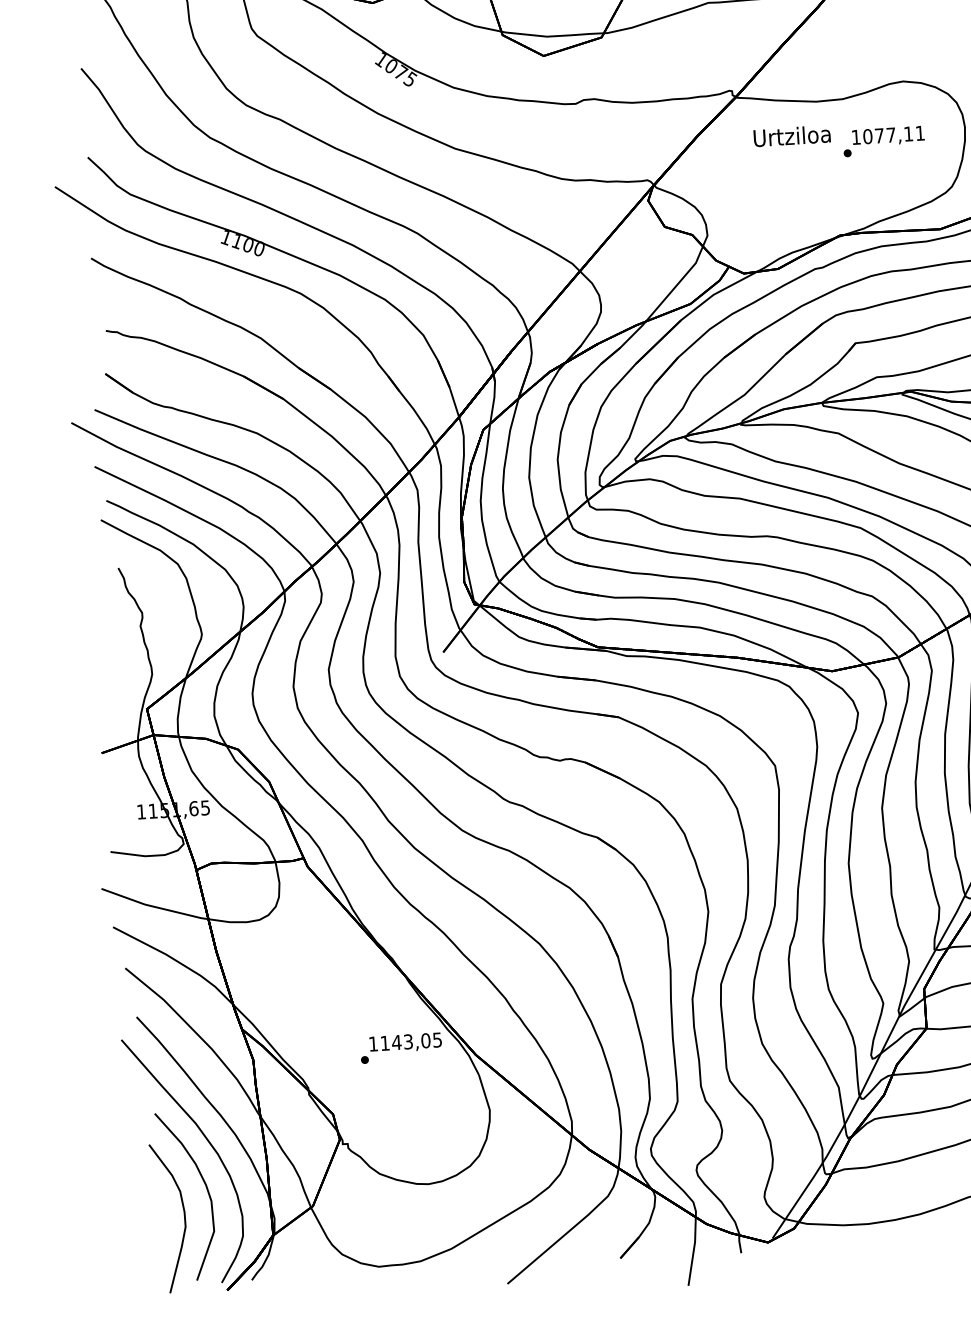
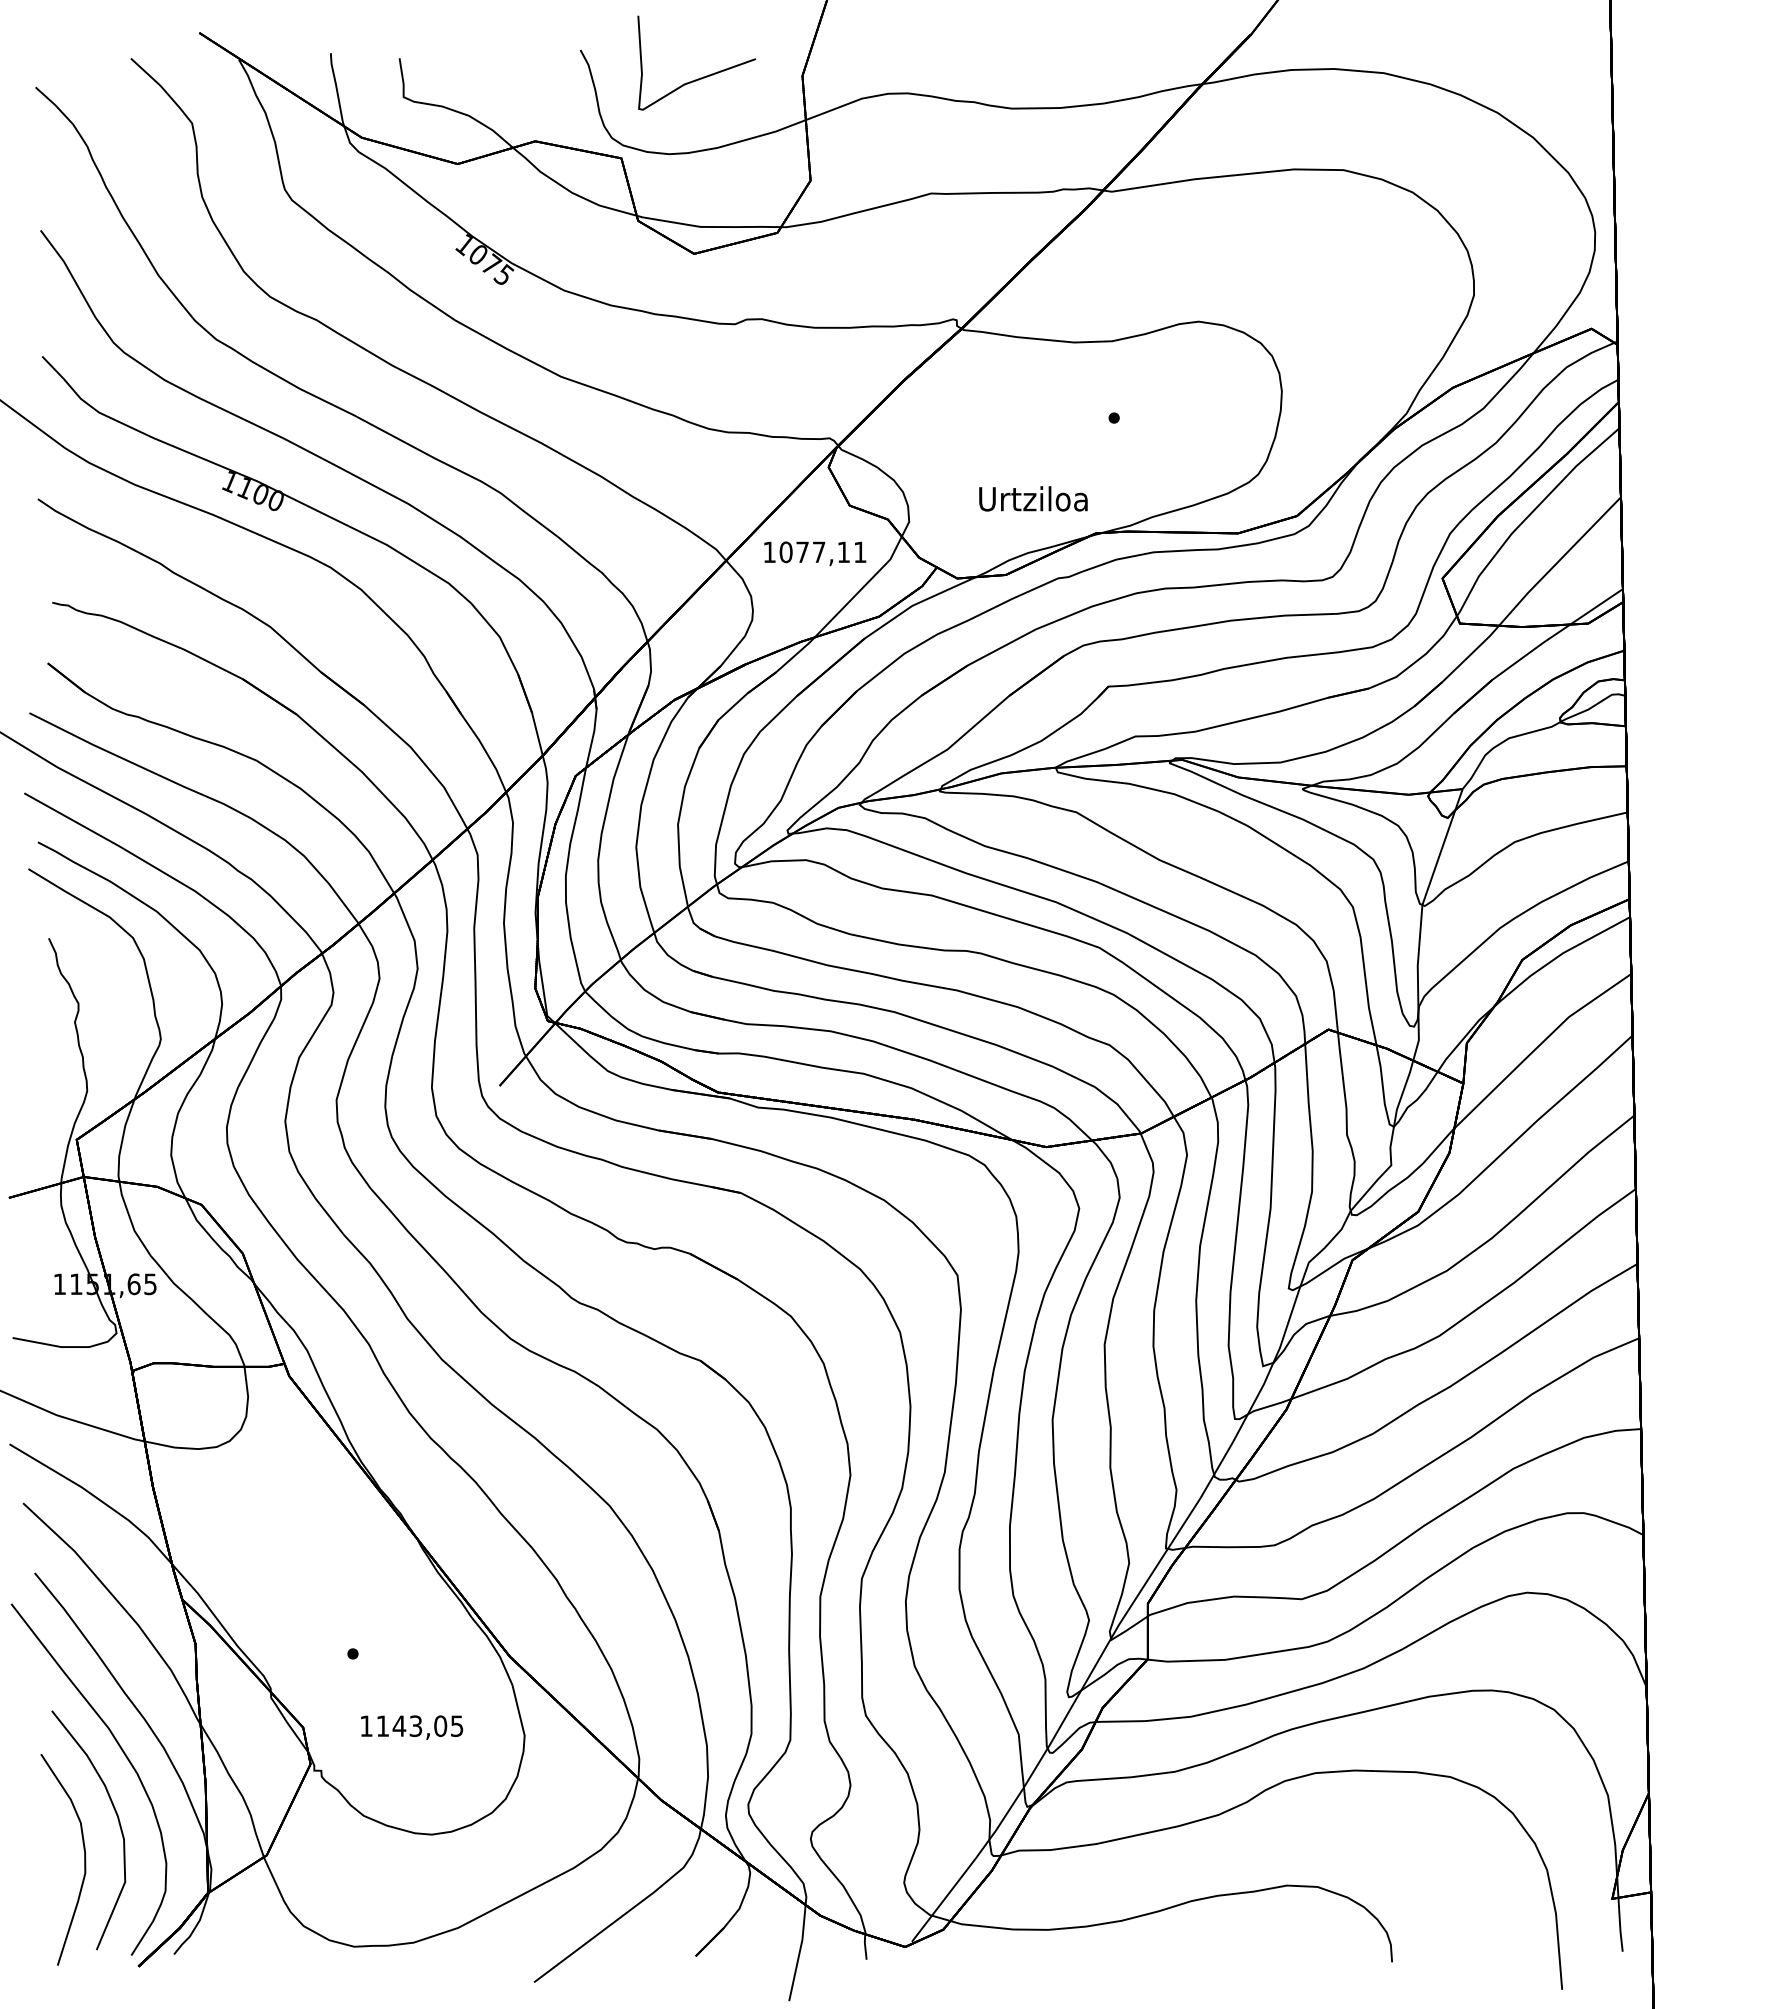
text: (792, 135) -> (1033, 498), moved
text: (888, 136) -> (815, 553), moved
text: (406, 1042) -> (412, 1727), moved

